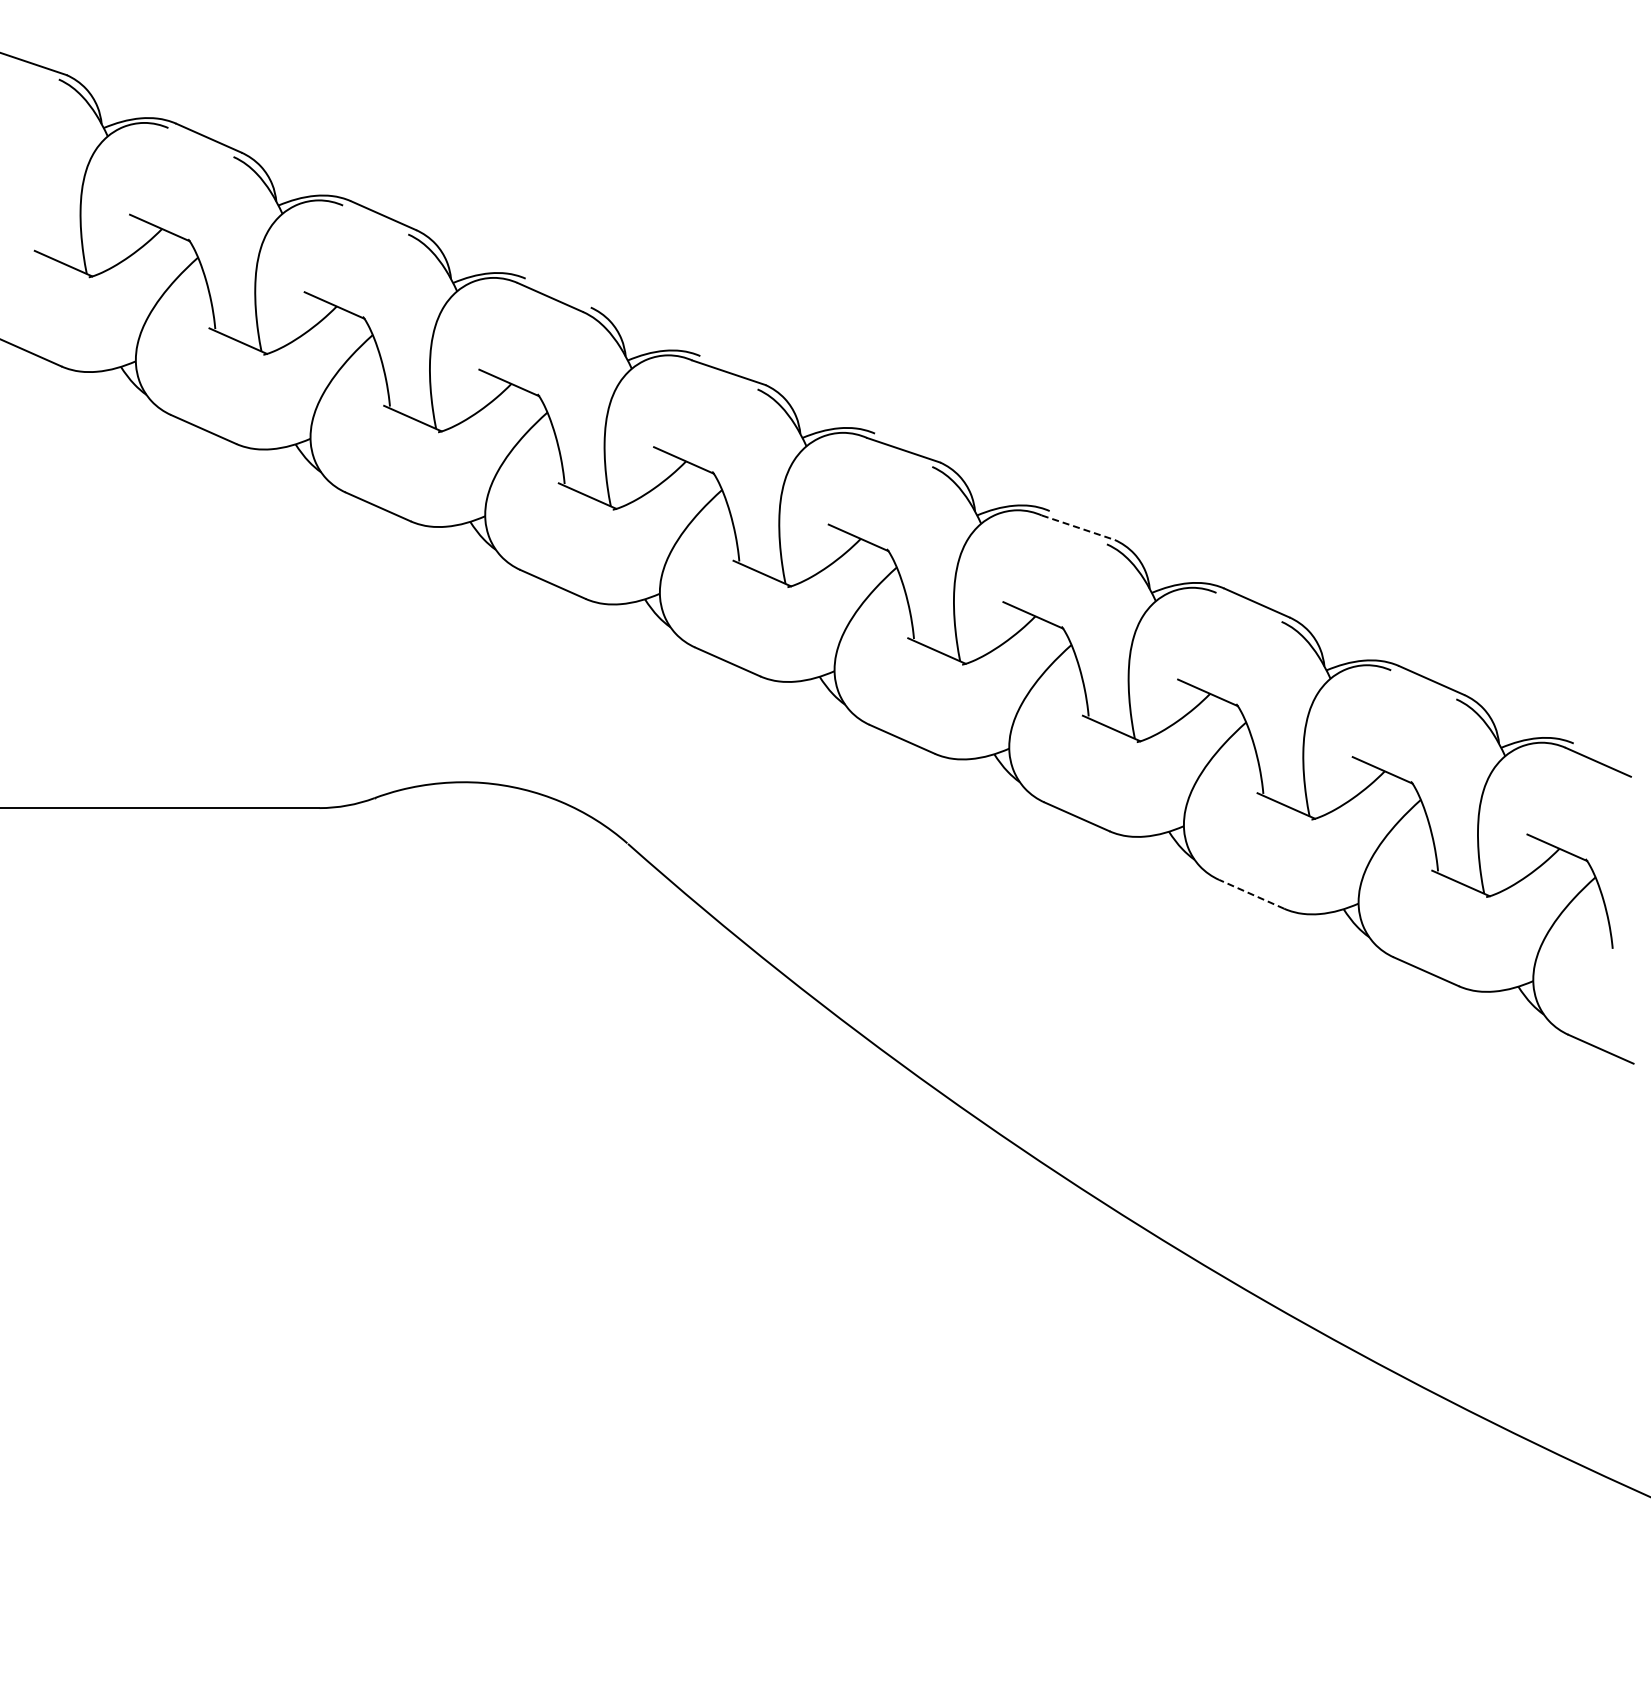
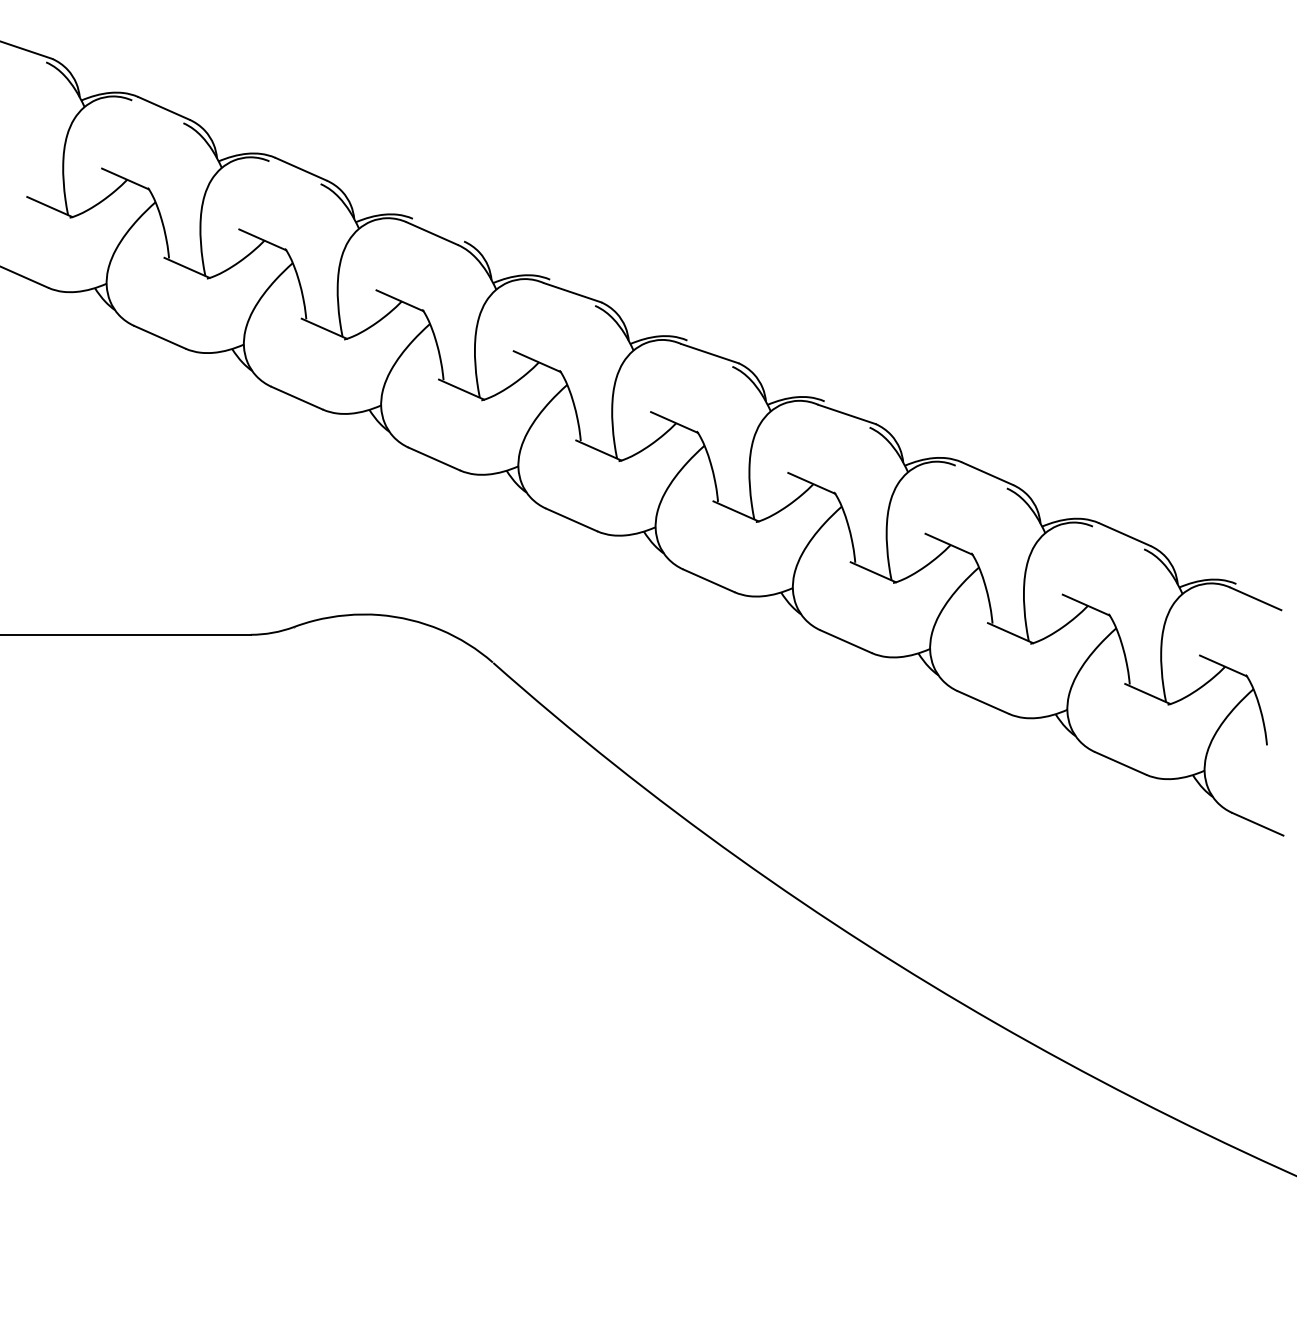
line: (1078, 527) -> (847, 414), dashed -> solid
line: (1251, 894) -> (983, 702), dashed -> solid

